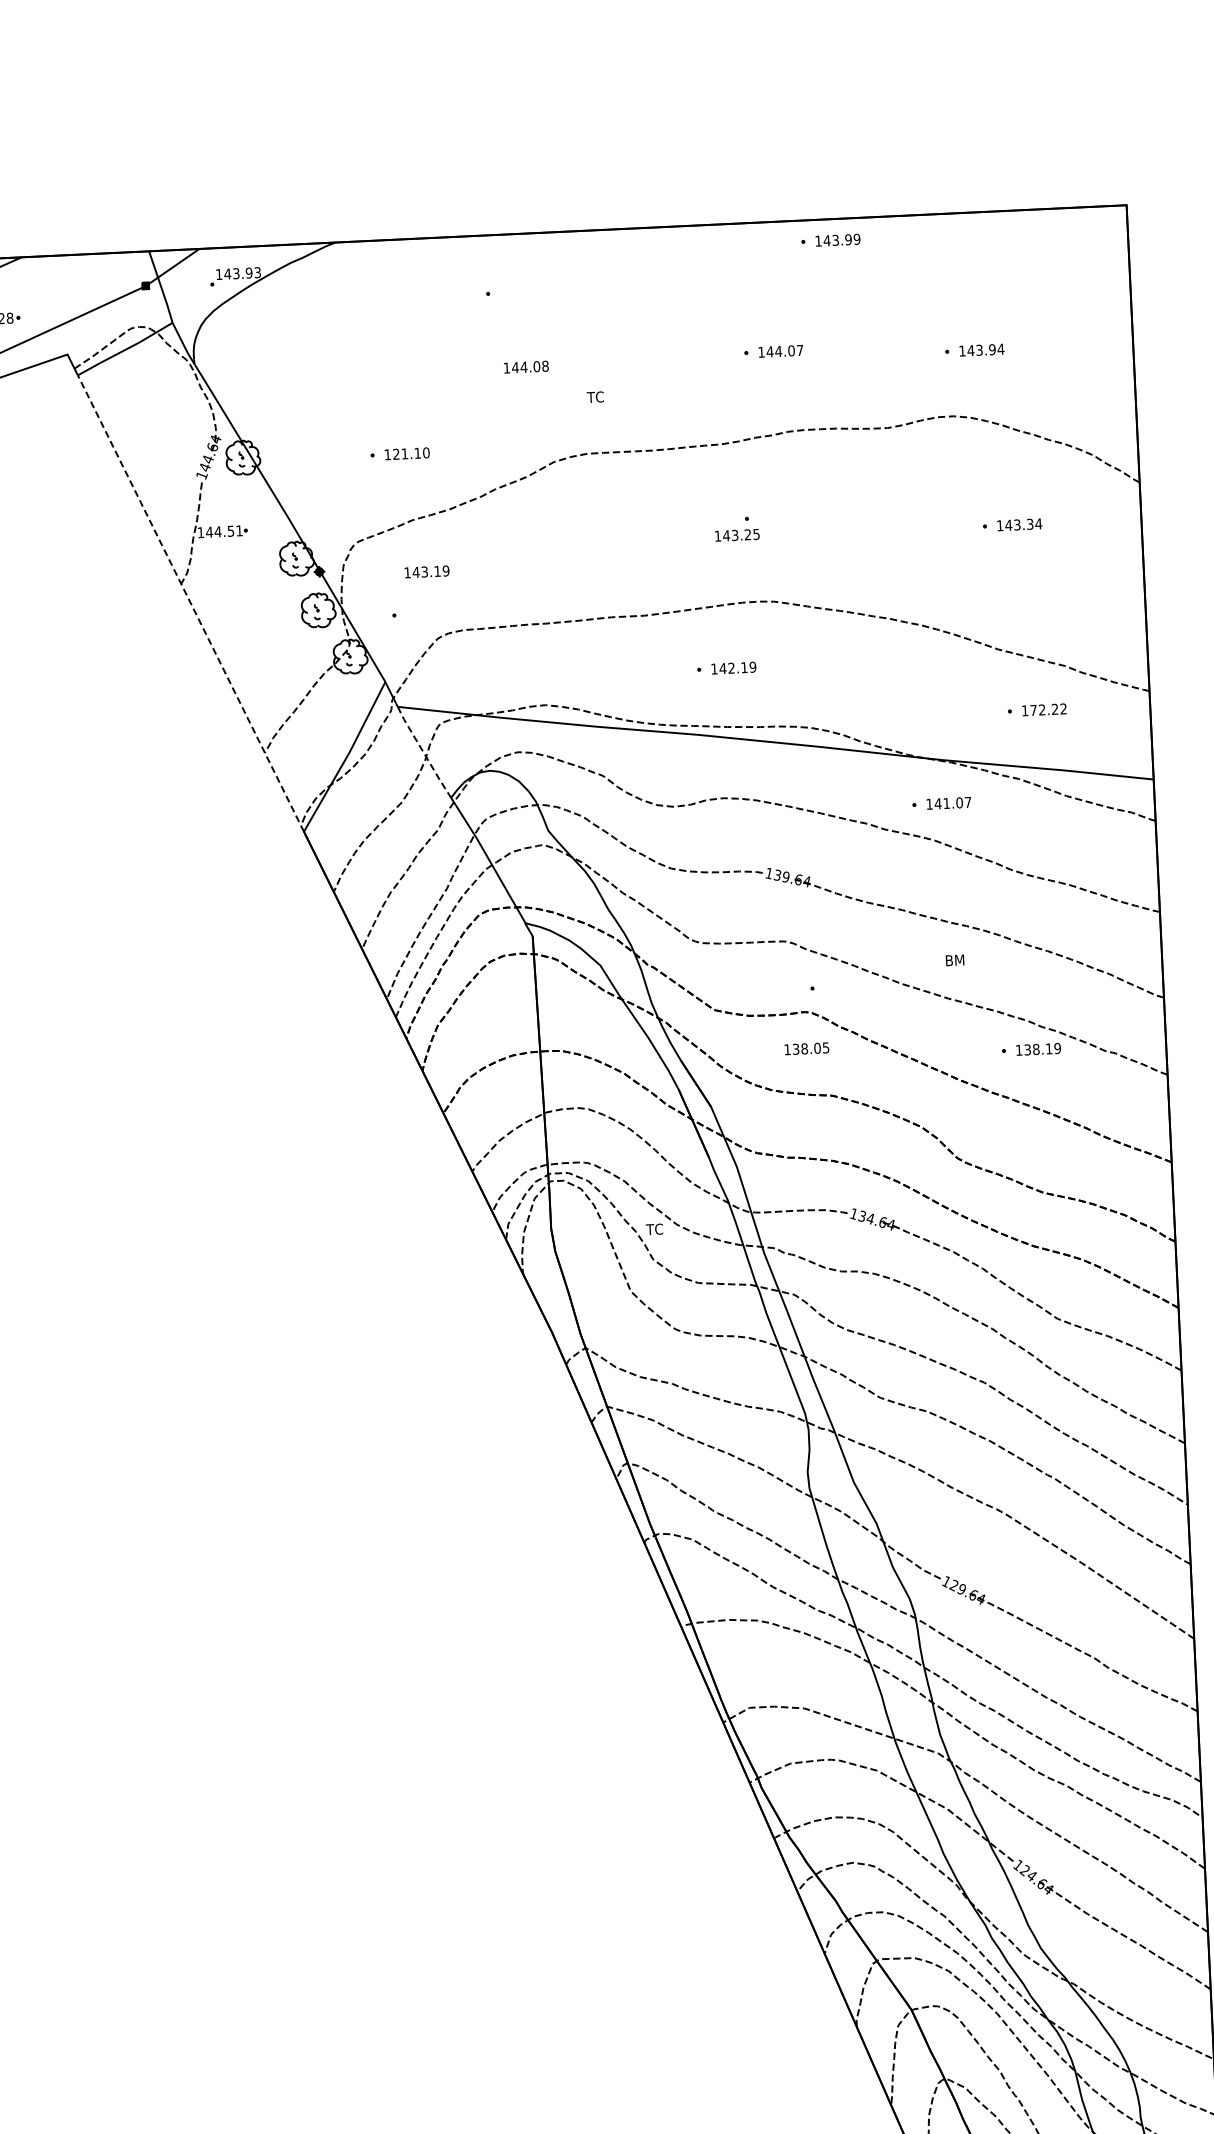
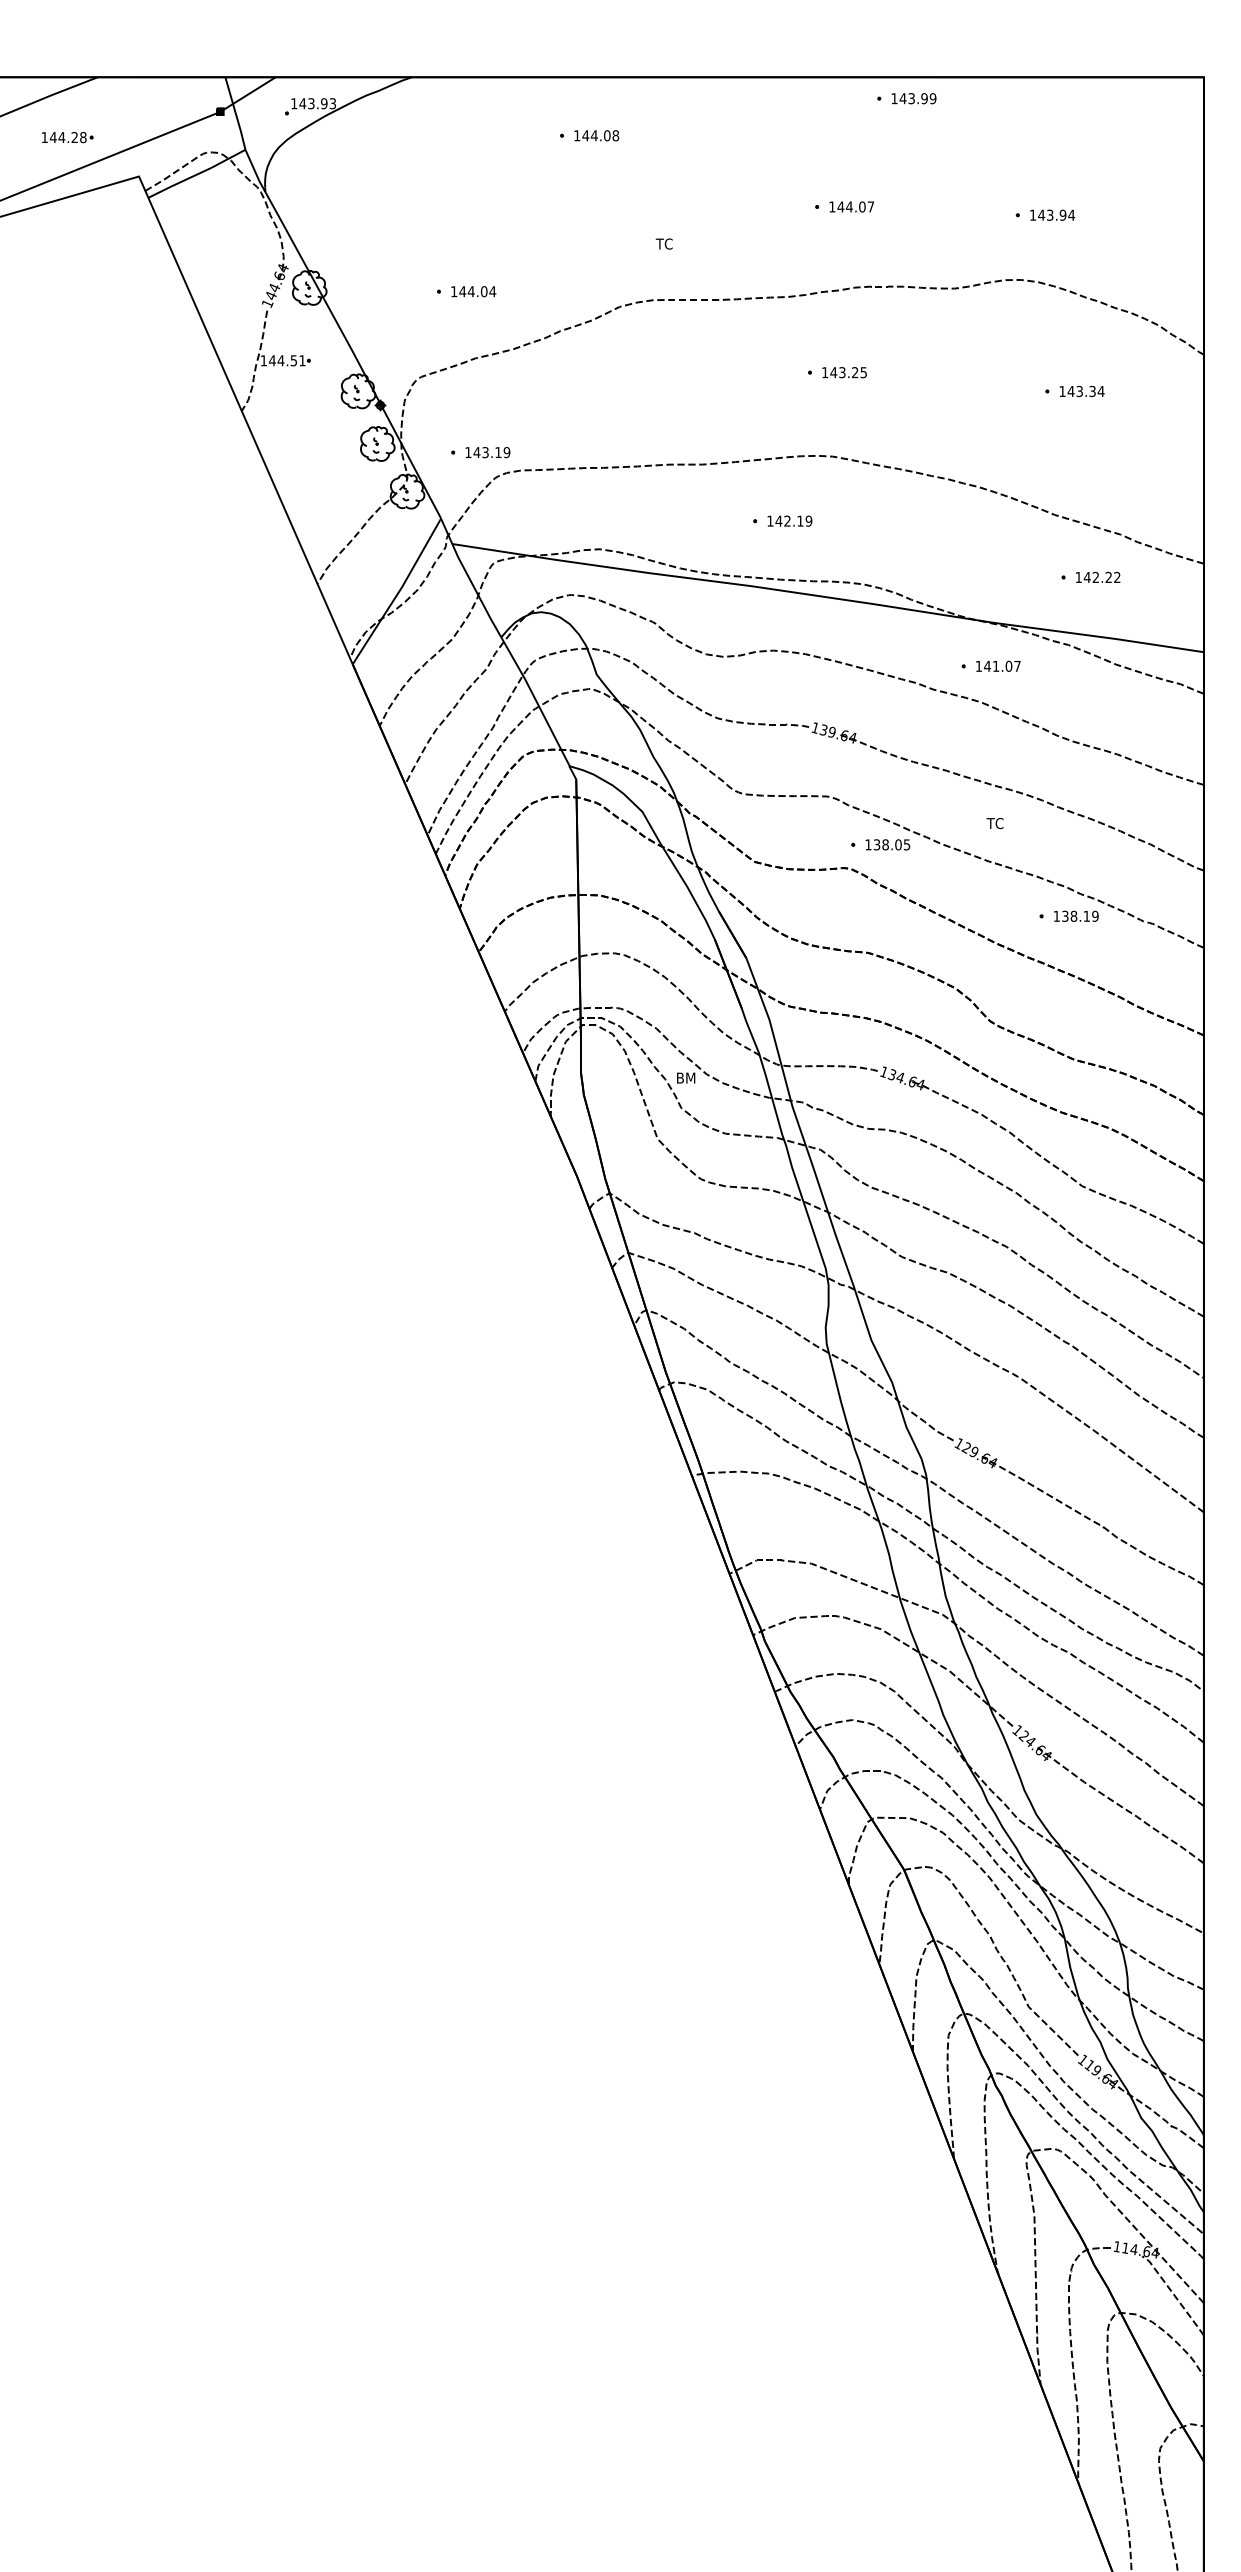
text: (526, 366) -> (596, 135), moved
text: (411, 453) -> (477, 291), 121.10 -> 144.04
text: (737, 535) -> (844, 372), moved
text: (426, 571) -> (487, 452), moved
line: (190, 603) -> (250, 431), dashed -> solid
text: (1032, 710) -> (1086, 577), 172.22 -> 142.22
line: (424, 753) -> (476, 591), dashed -> solid
text: (954, 960) -> (996, 823), BM -> TC
text: (806, 1048) -> (887, 844), moved
text: (655, 1228) -> (685, 1077), TC -> BM

